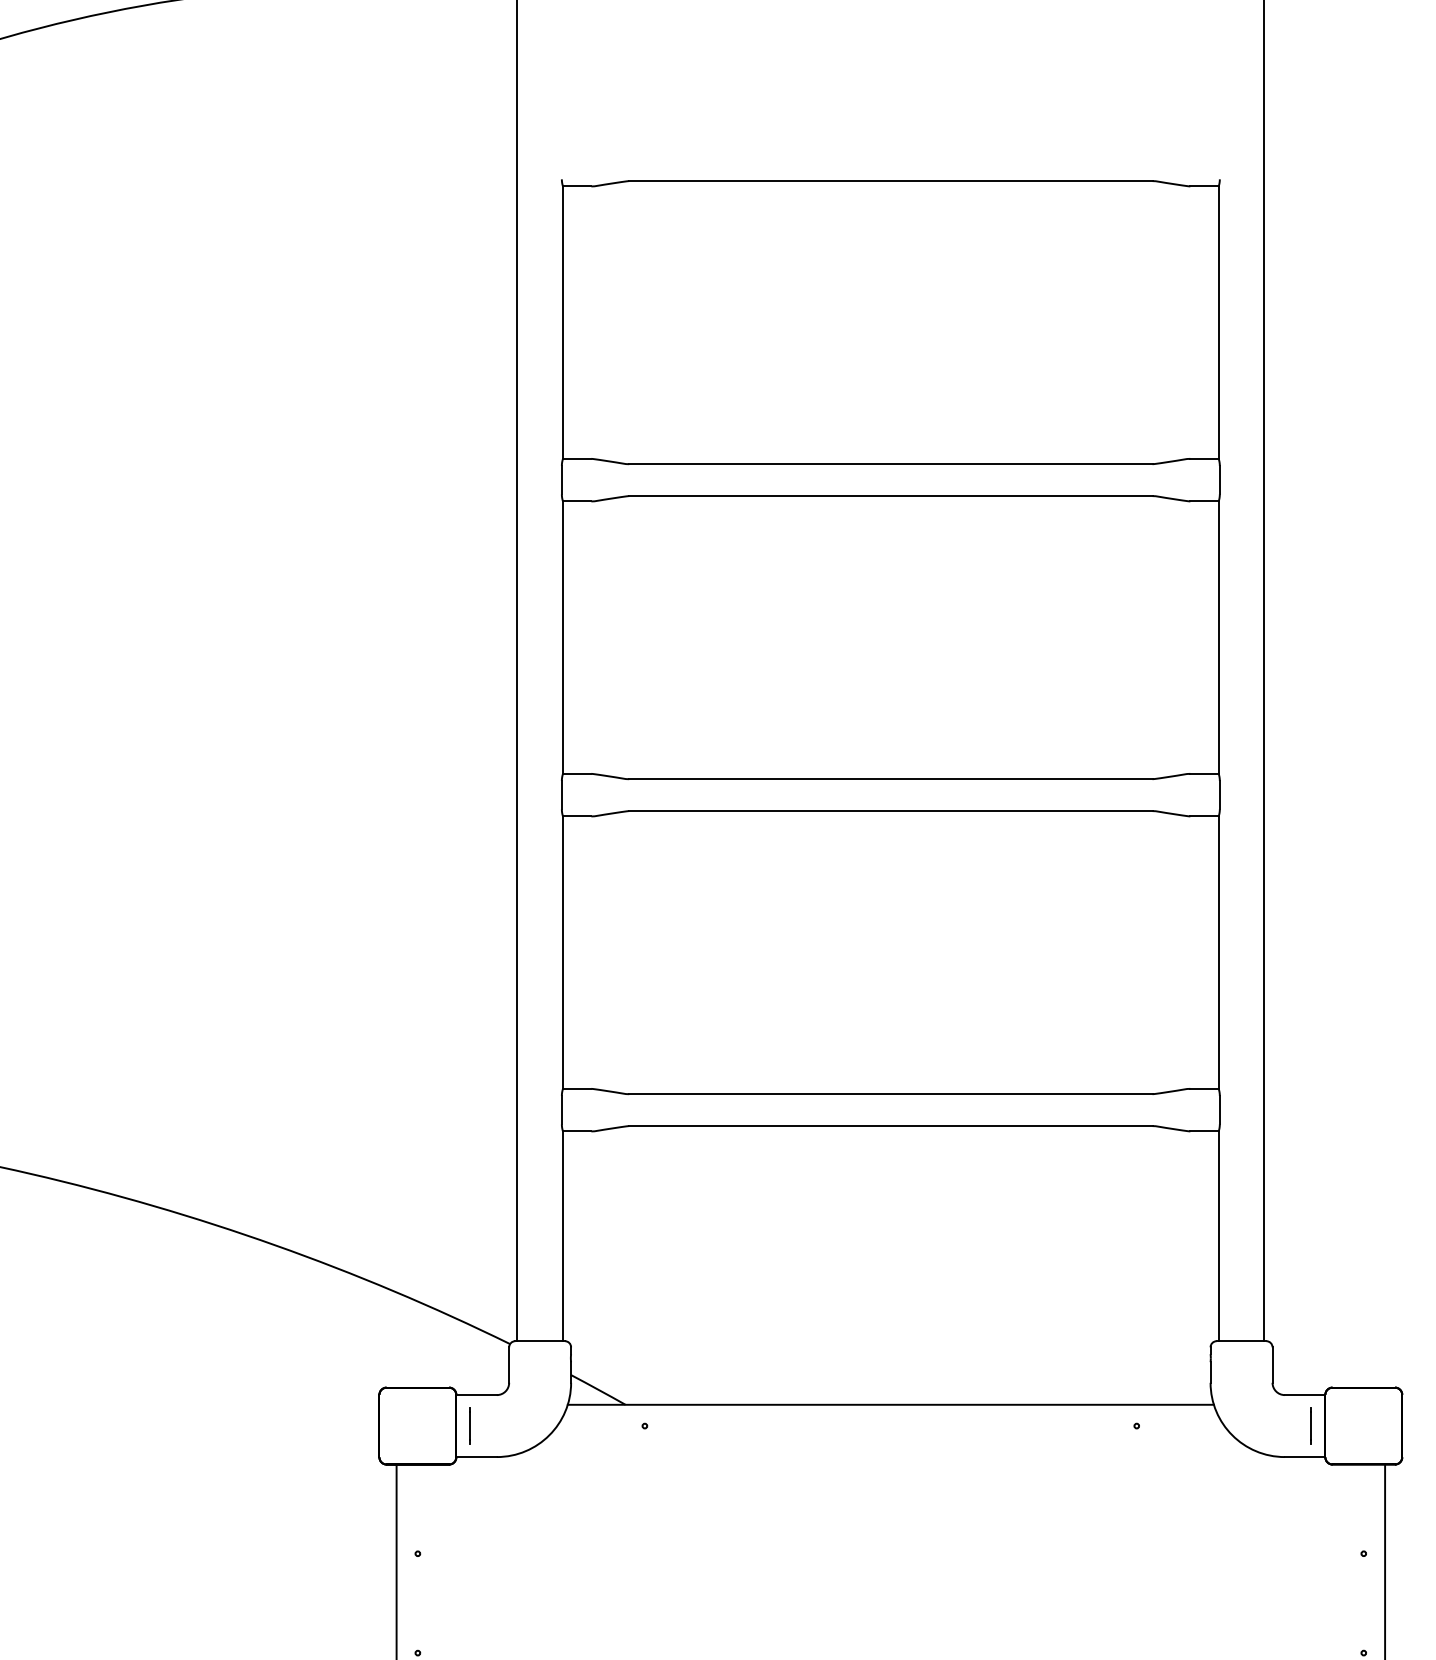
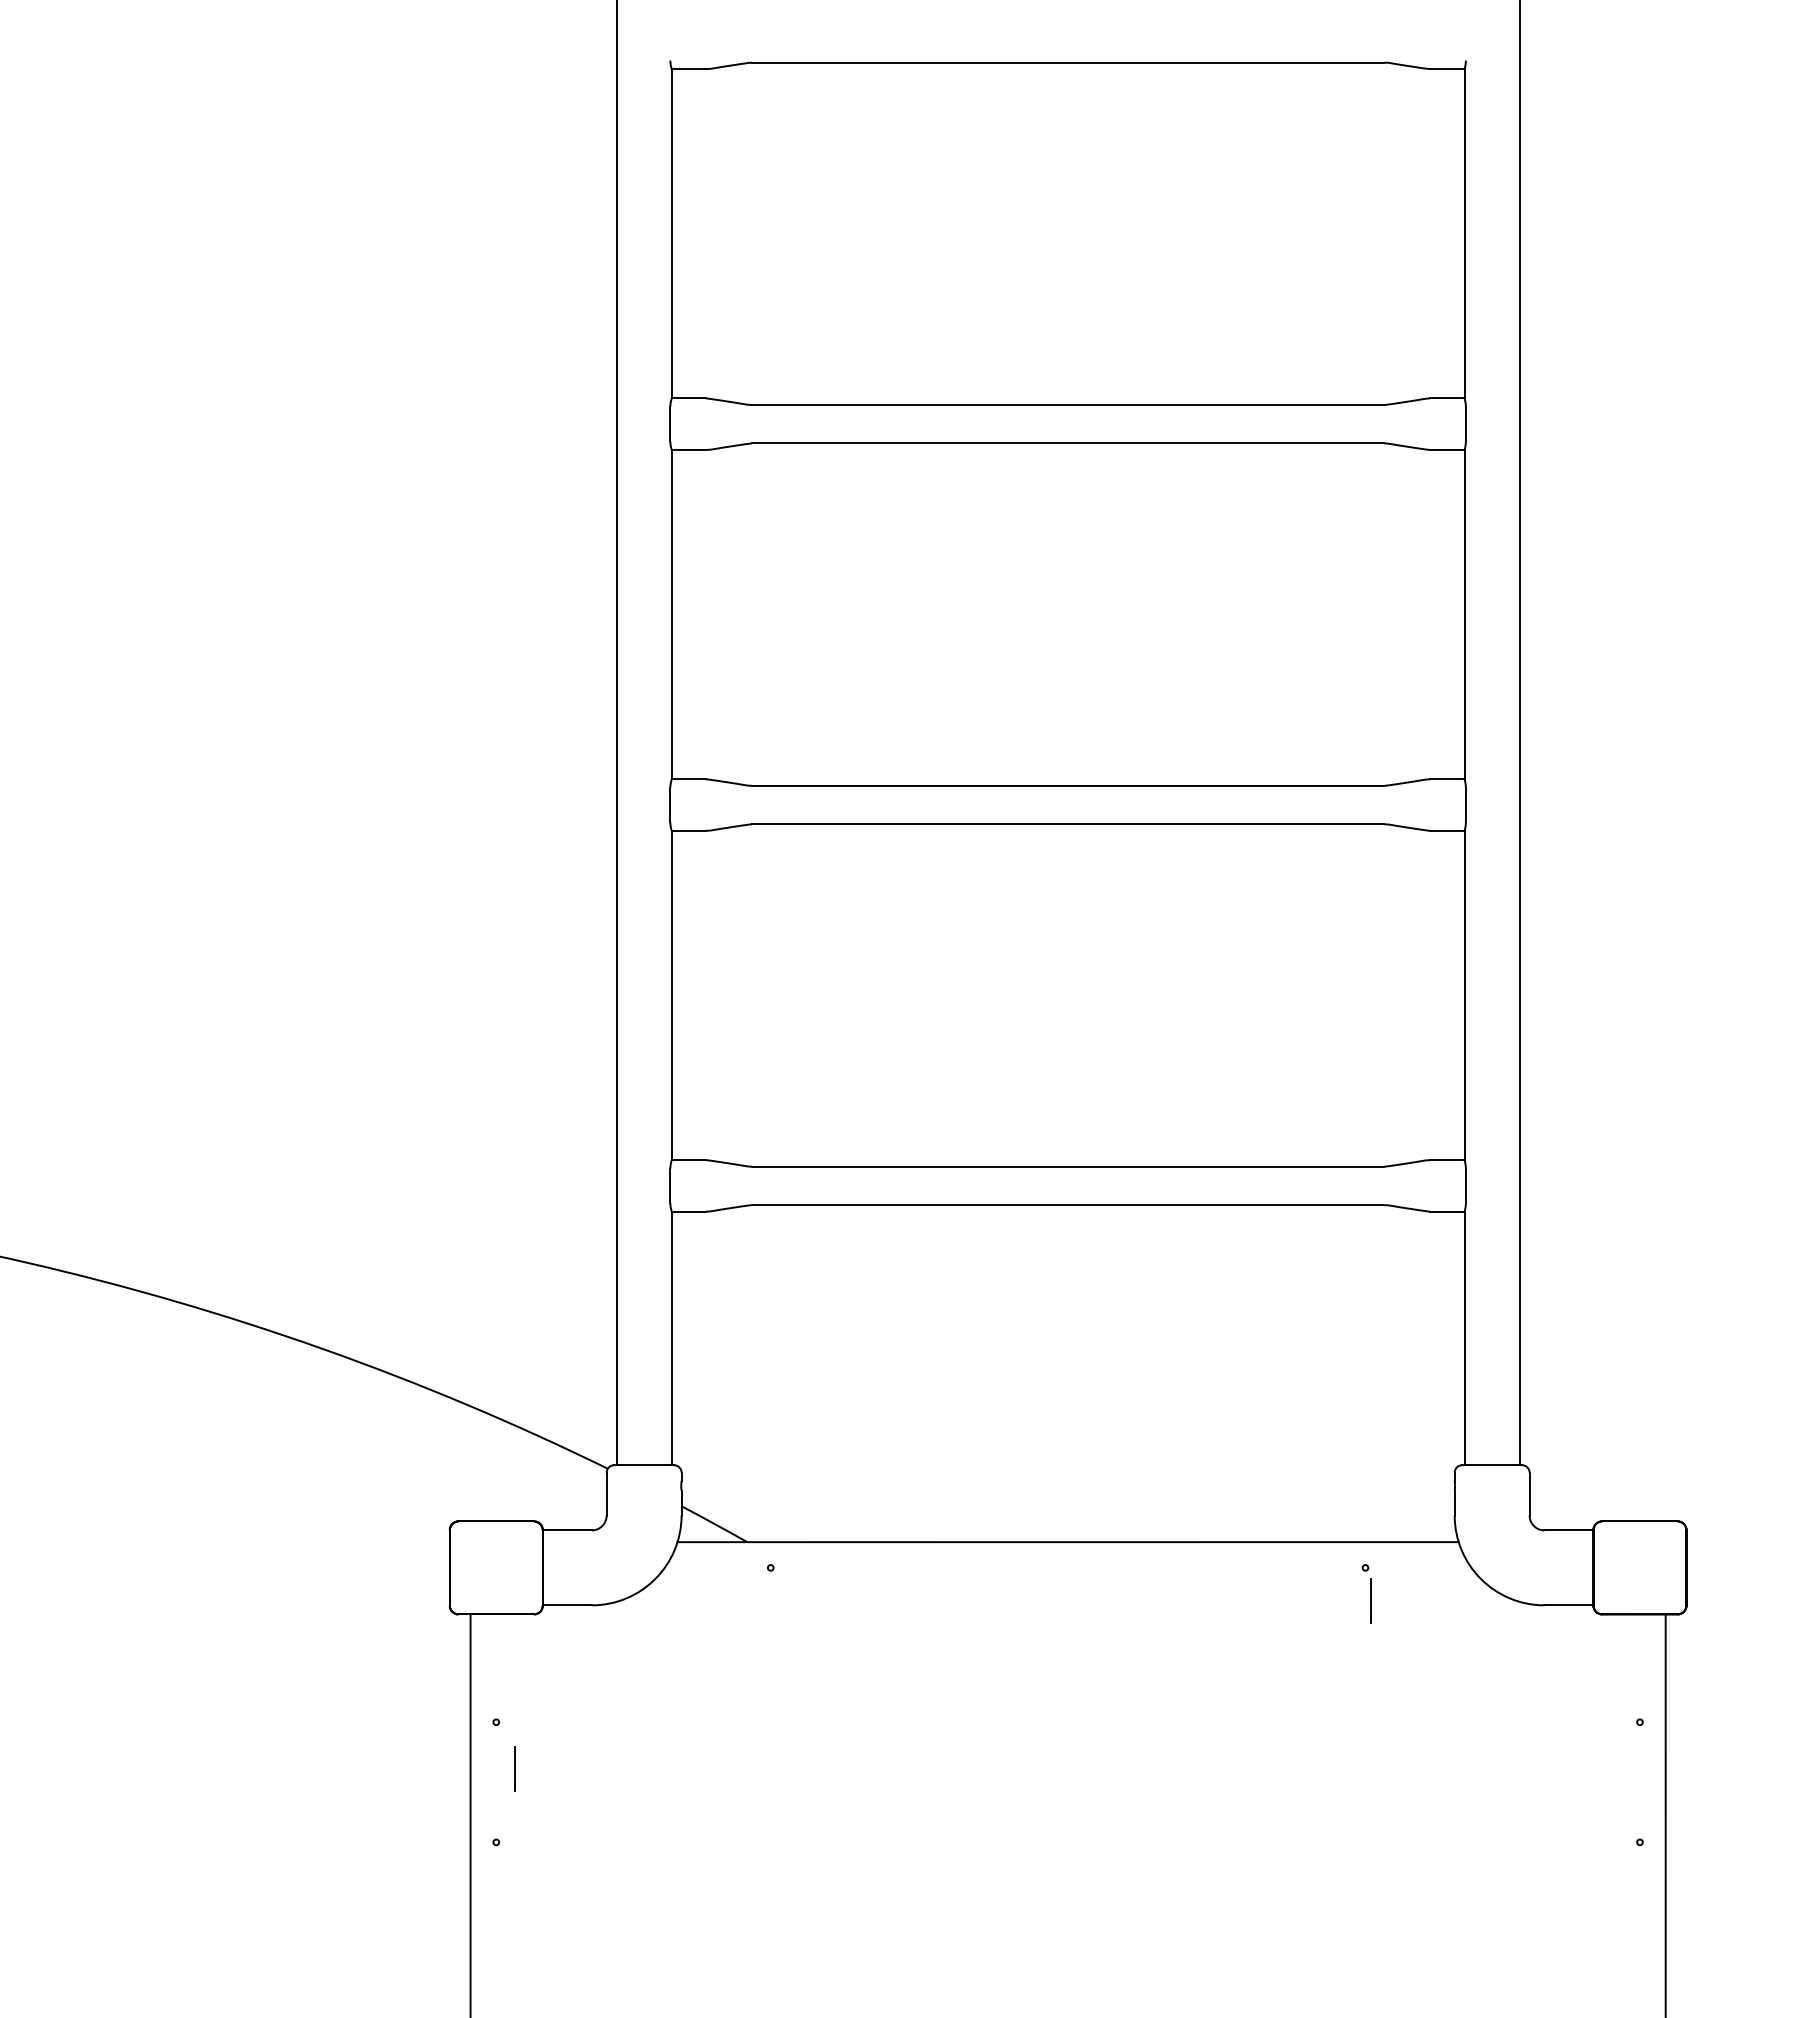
line: (470, 1425) -> (514, 1768), moved
line: (1311, 1425) -> (1370, 1600), moved

